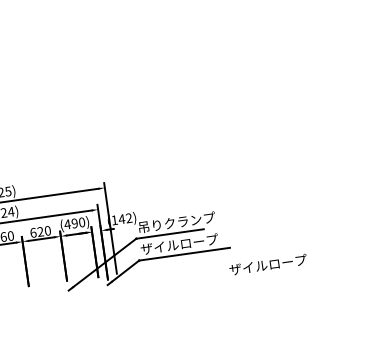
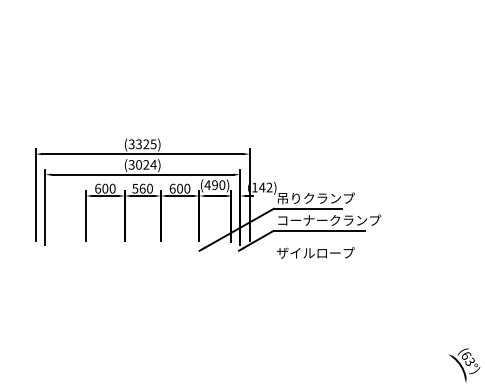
text: (40, 231) -> (179, 188), 620 -> 600
text: (192, 242) -> (328, 220), ザイルロープ -> コーナークランプ
text: (267, 264) -> (315, 252), moved

